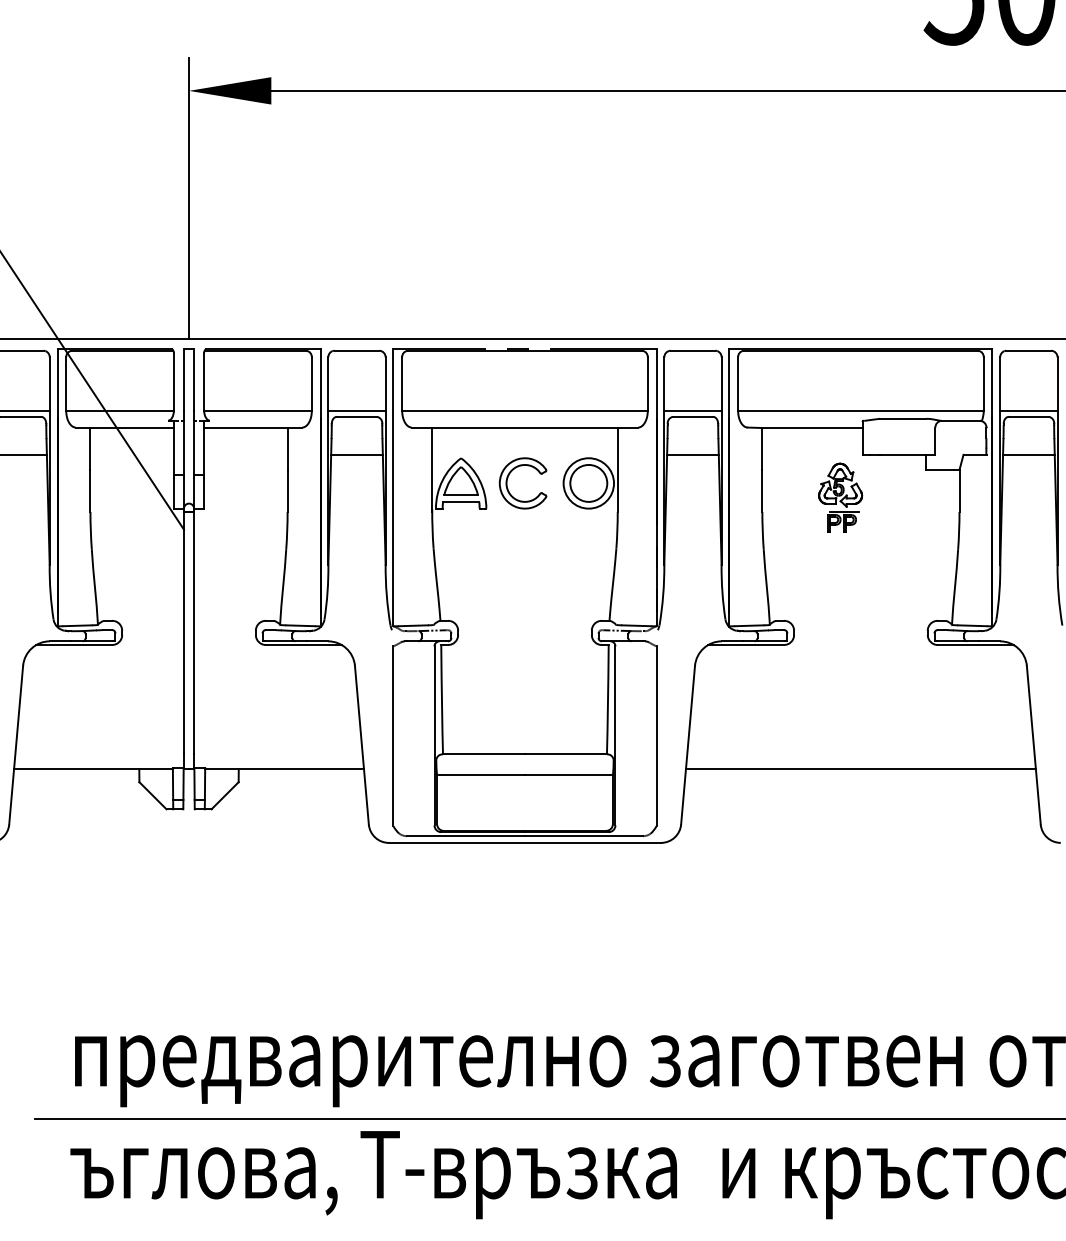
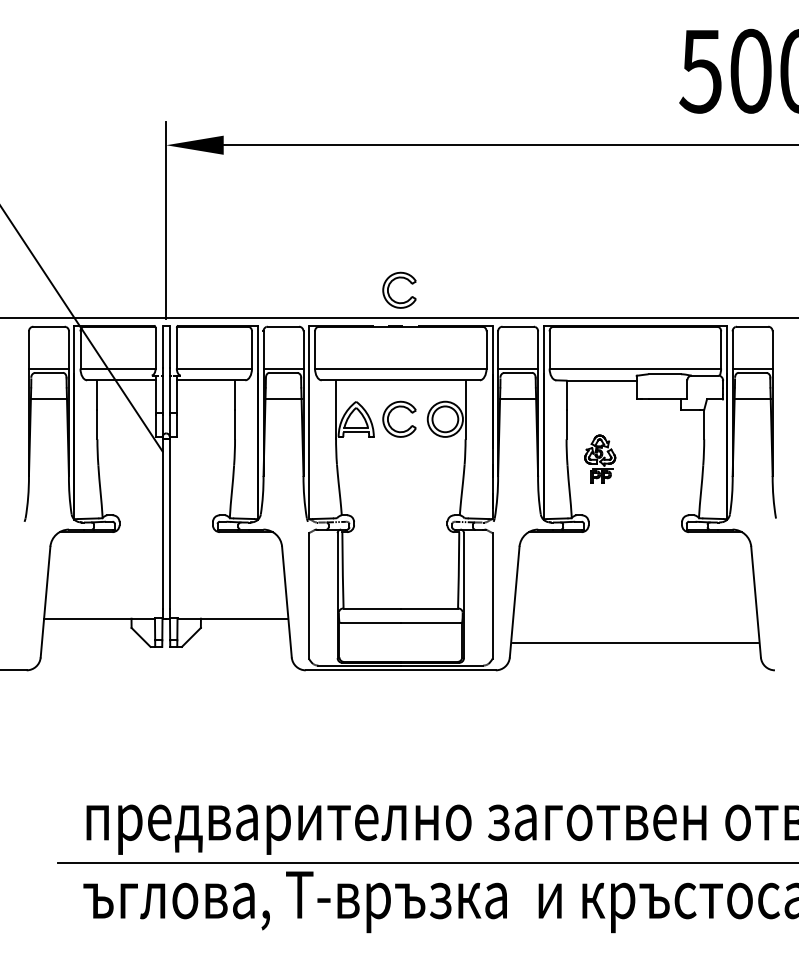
part: (511, 288) -> (391, 283), added
part: (841, 496) -> (600, 458), moved
line: (861, 768) -> (635, 642), moved

